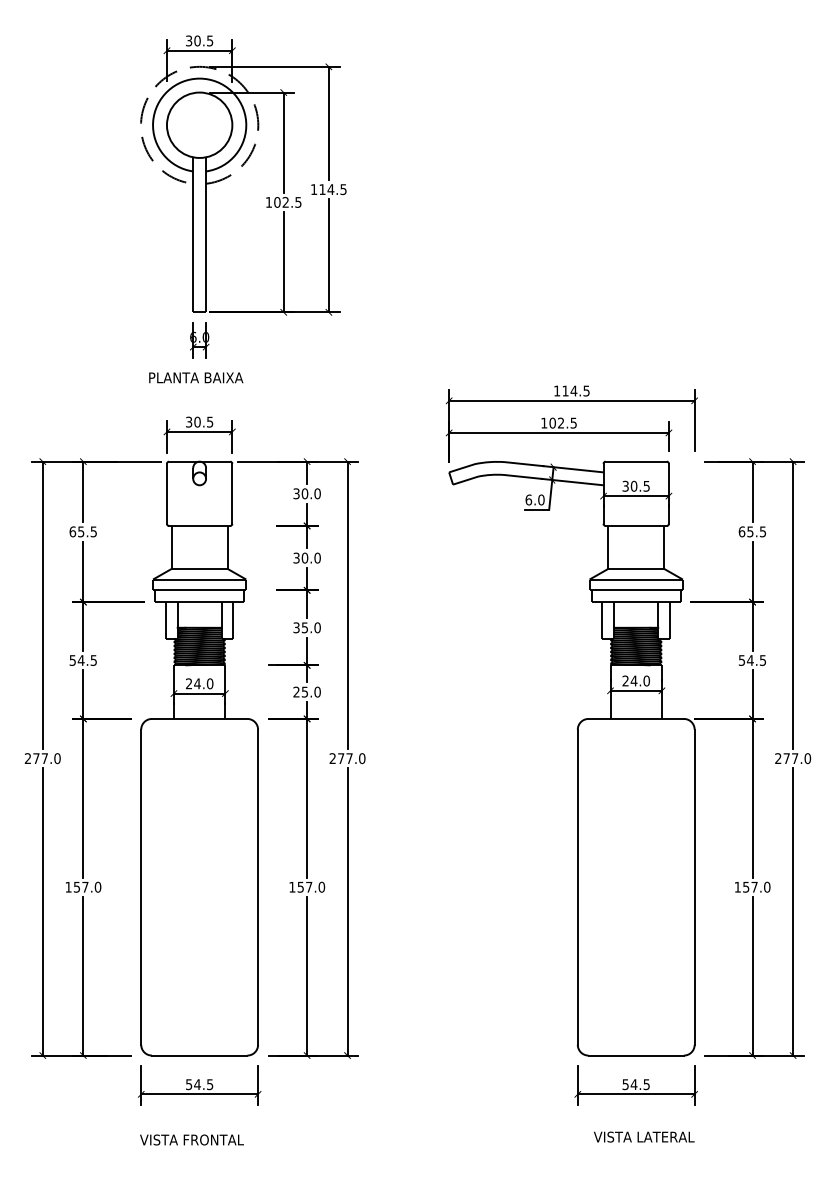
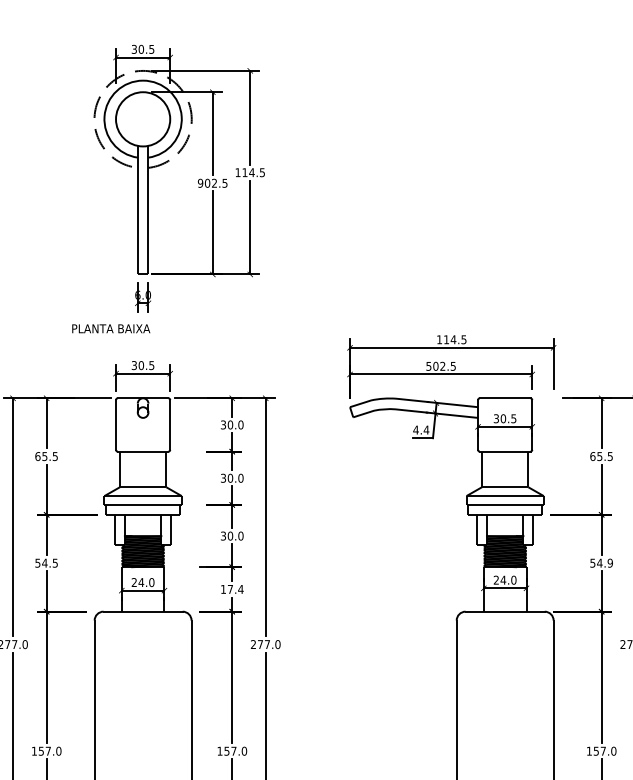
text: (268, 202) -> (200, 183), 102.5 -> 902.5
text: (196, 377) -> (111, 328), moved
text: (544, 422) -> (429, 365), 102.5 -> 502.5
text: (534, 499) -> (420, 429), 6.0 -> 4.4
text: (304, 627) -> (230, 535), 35.0 -> 30.0
text: (762, 660) -> (609, 563), 54.5 -> 54.9
text: (307, 691) -> (232, 588), 25.0 -> 17.4

